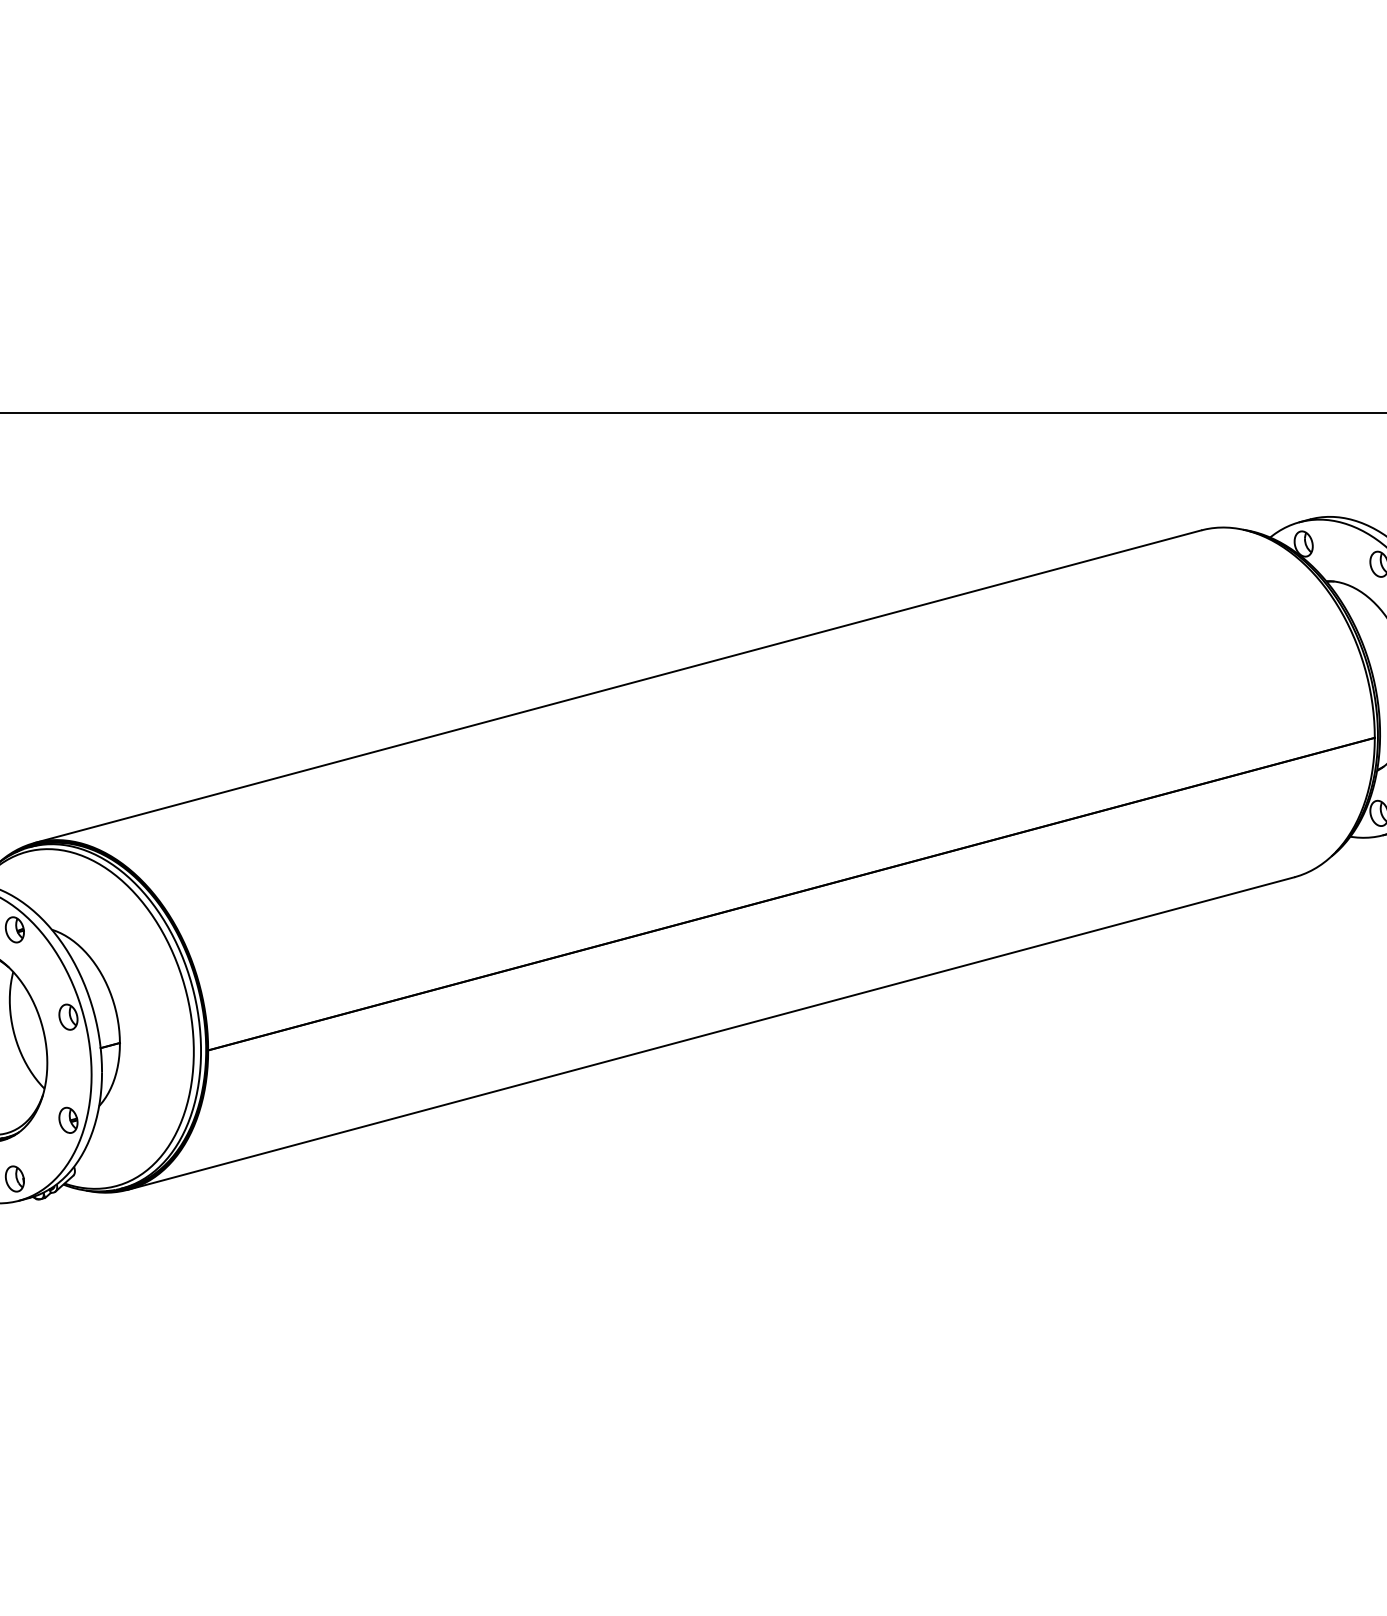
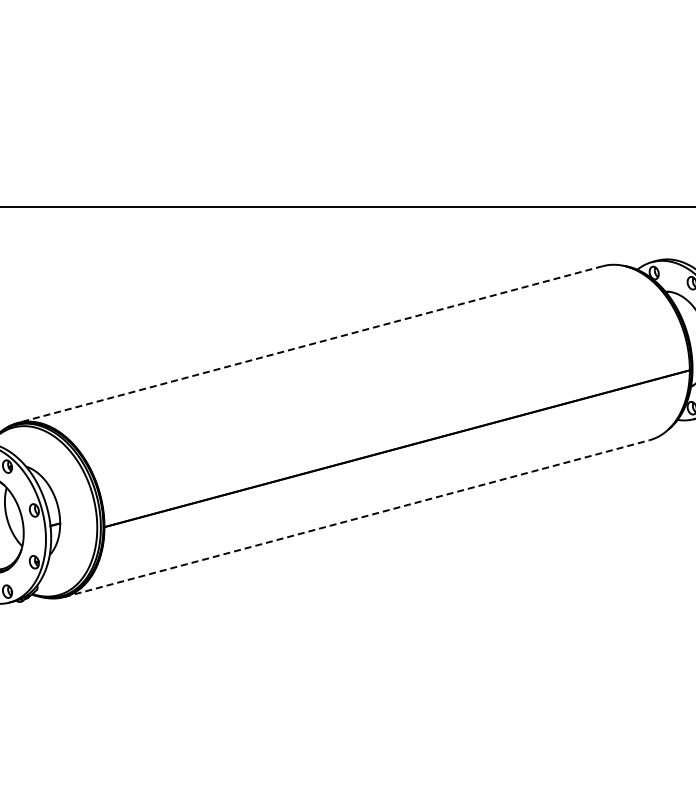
line: (616, 686) -> (309, 344), solid -> dashed
line: (712, 1033) -> (357, 518), solid -> dashed

